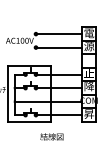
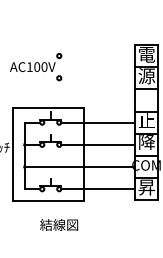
line: (59, 34) -> (97, 56), removed
line: (59, 47) -> (97, 78), removed
text: (51, 136) -> (58, 224), moved

